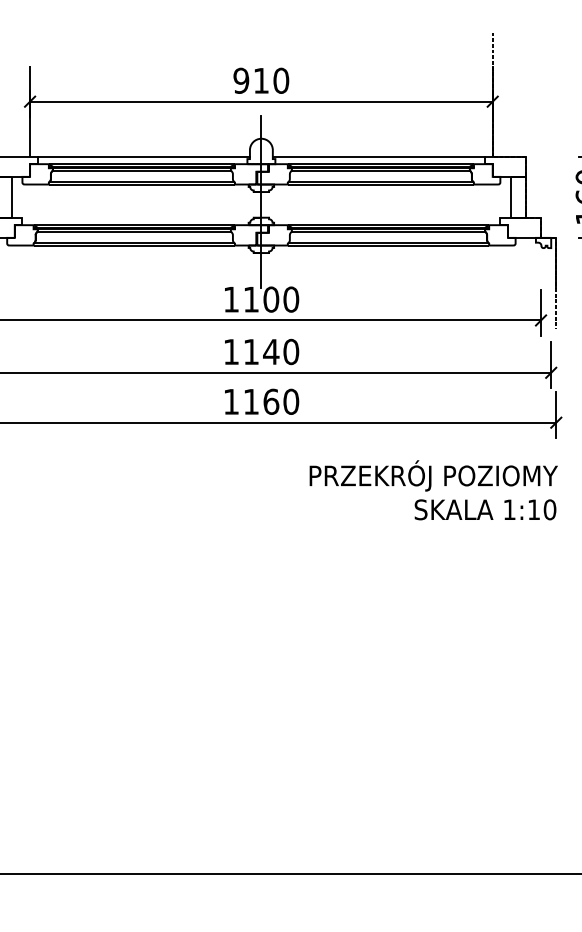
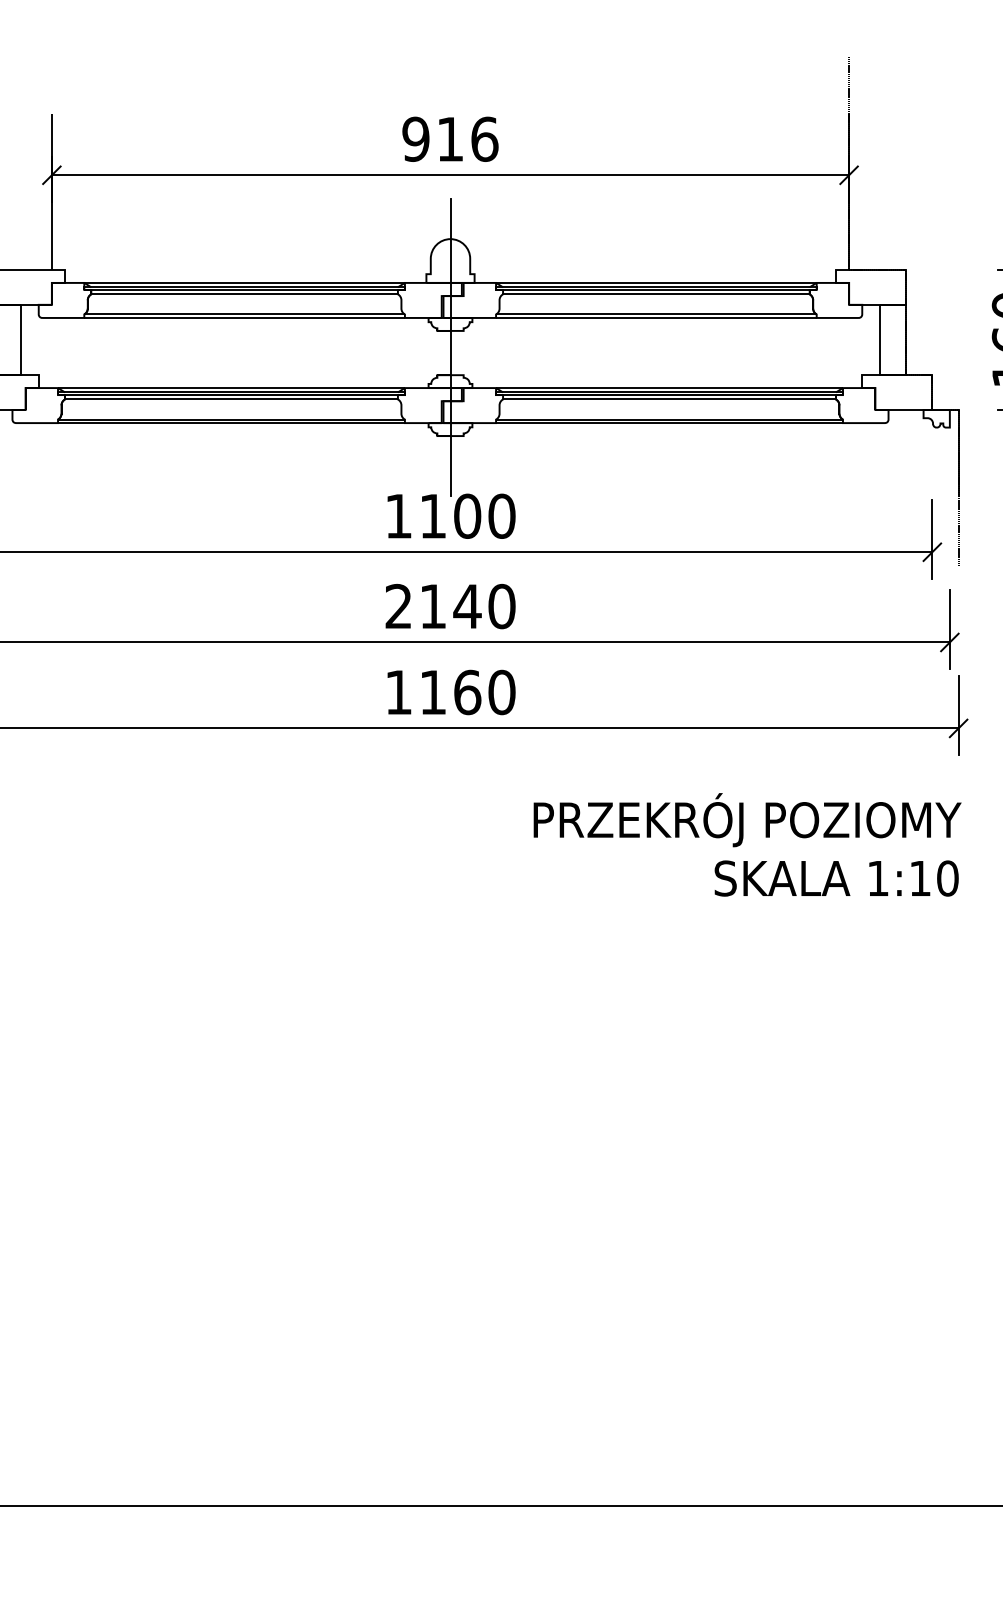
text: (281, 80) -> (485, 138), 910 -> 916
line: (143, 156) -> (247, 269), removed
line: (378, 156) -> (652, 269), removed
text: (230, 351) -> (397, 605), 1140 -> 2140

